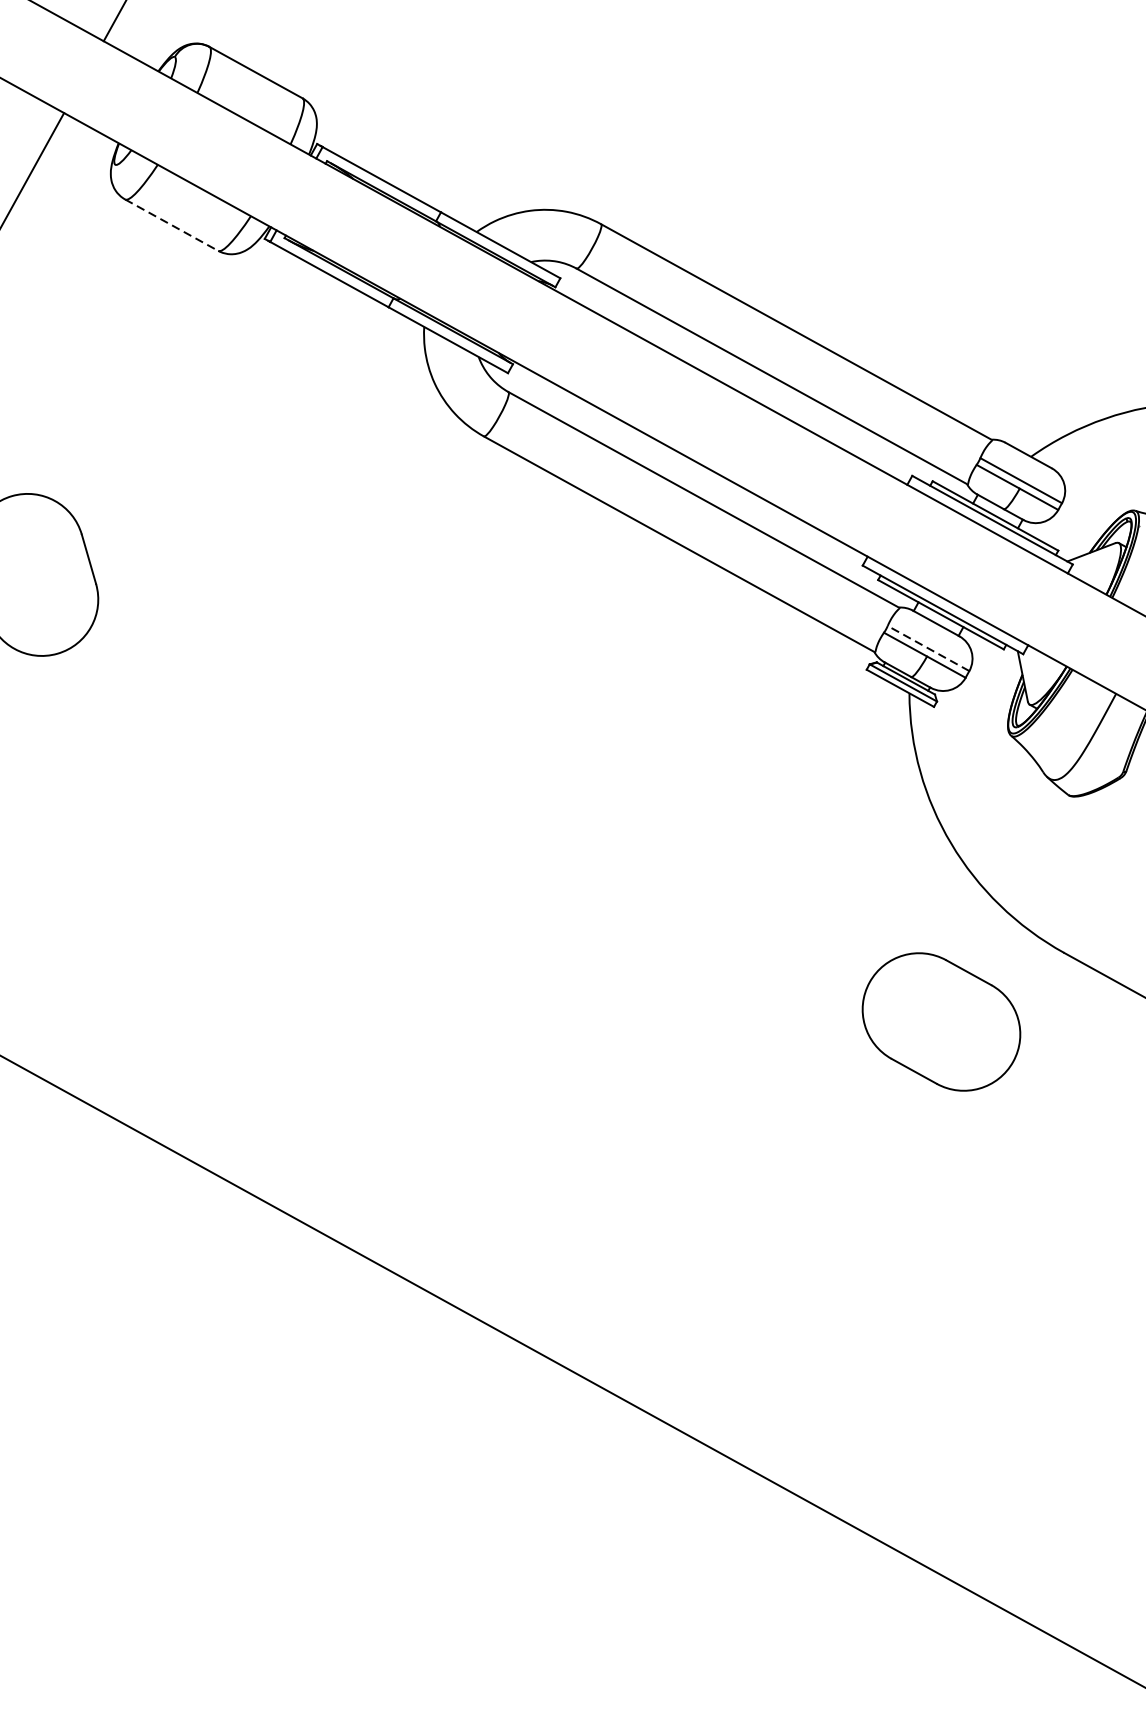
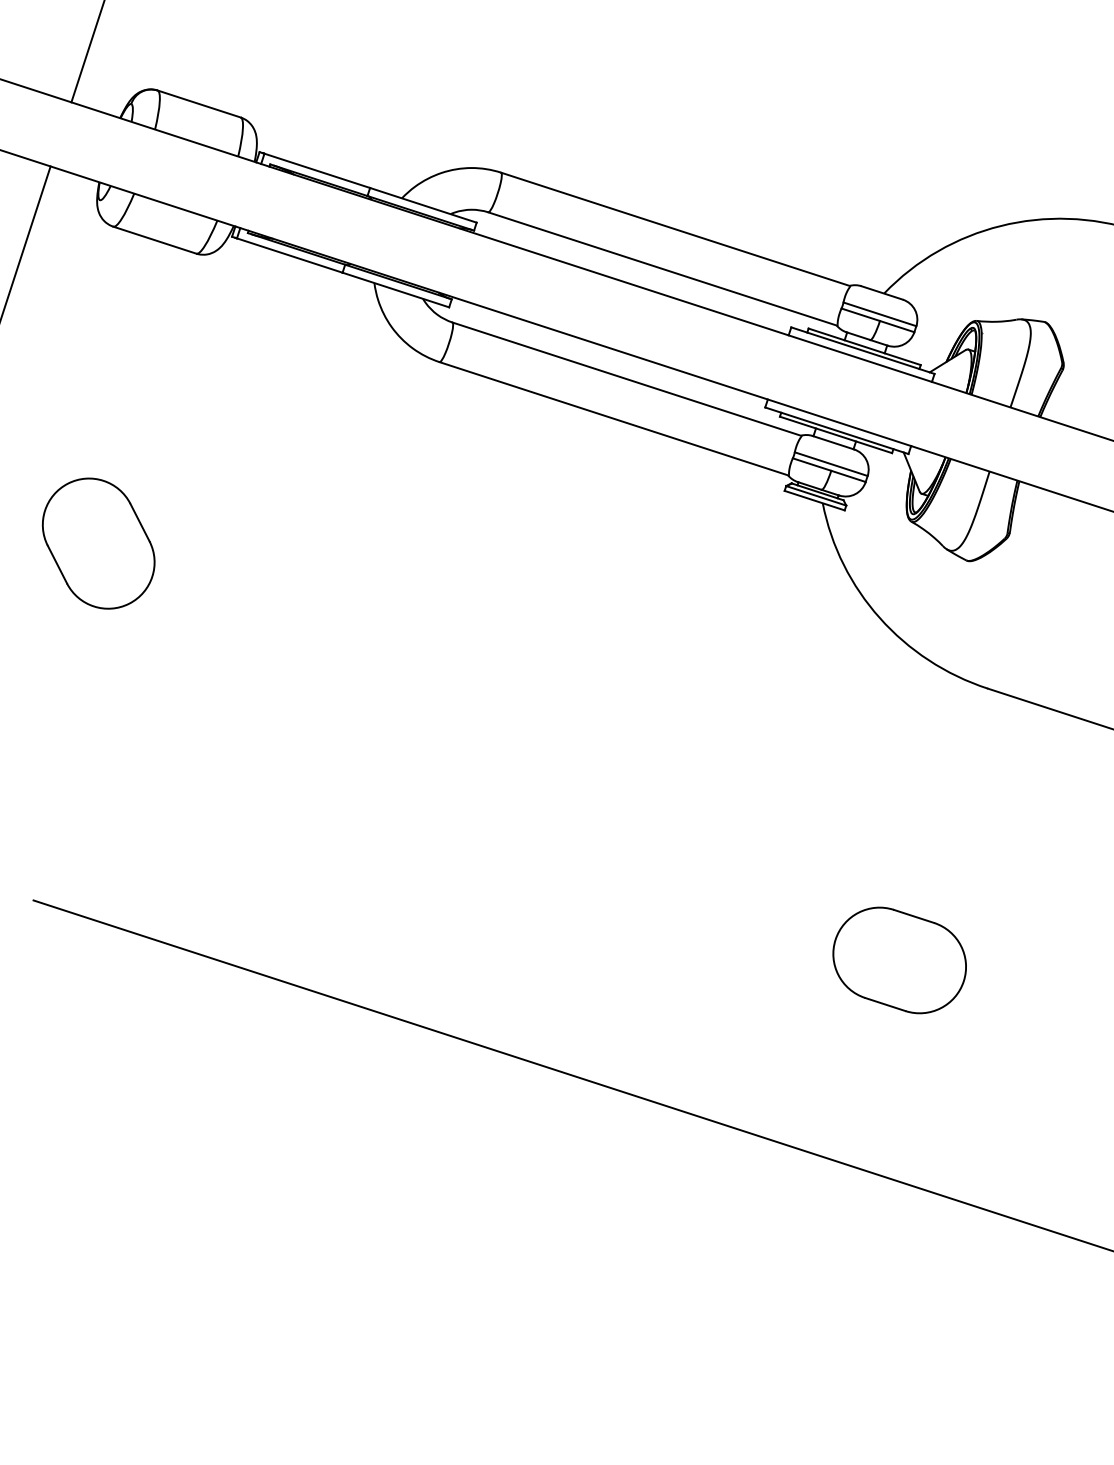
line: (171, 225) -> (154, 240), dashed -> solid
line: (927, 648) -> (830, 464), dashed -> solid
part: (941, 1021) -> (899, 960), moved

